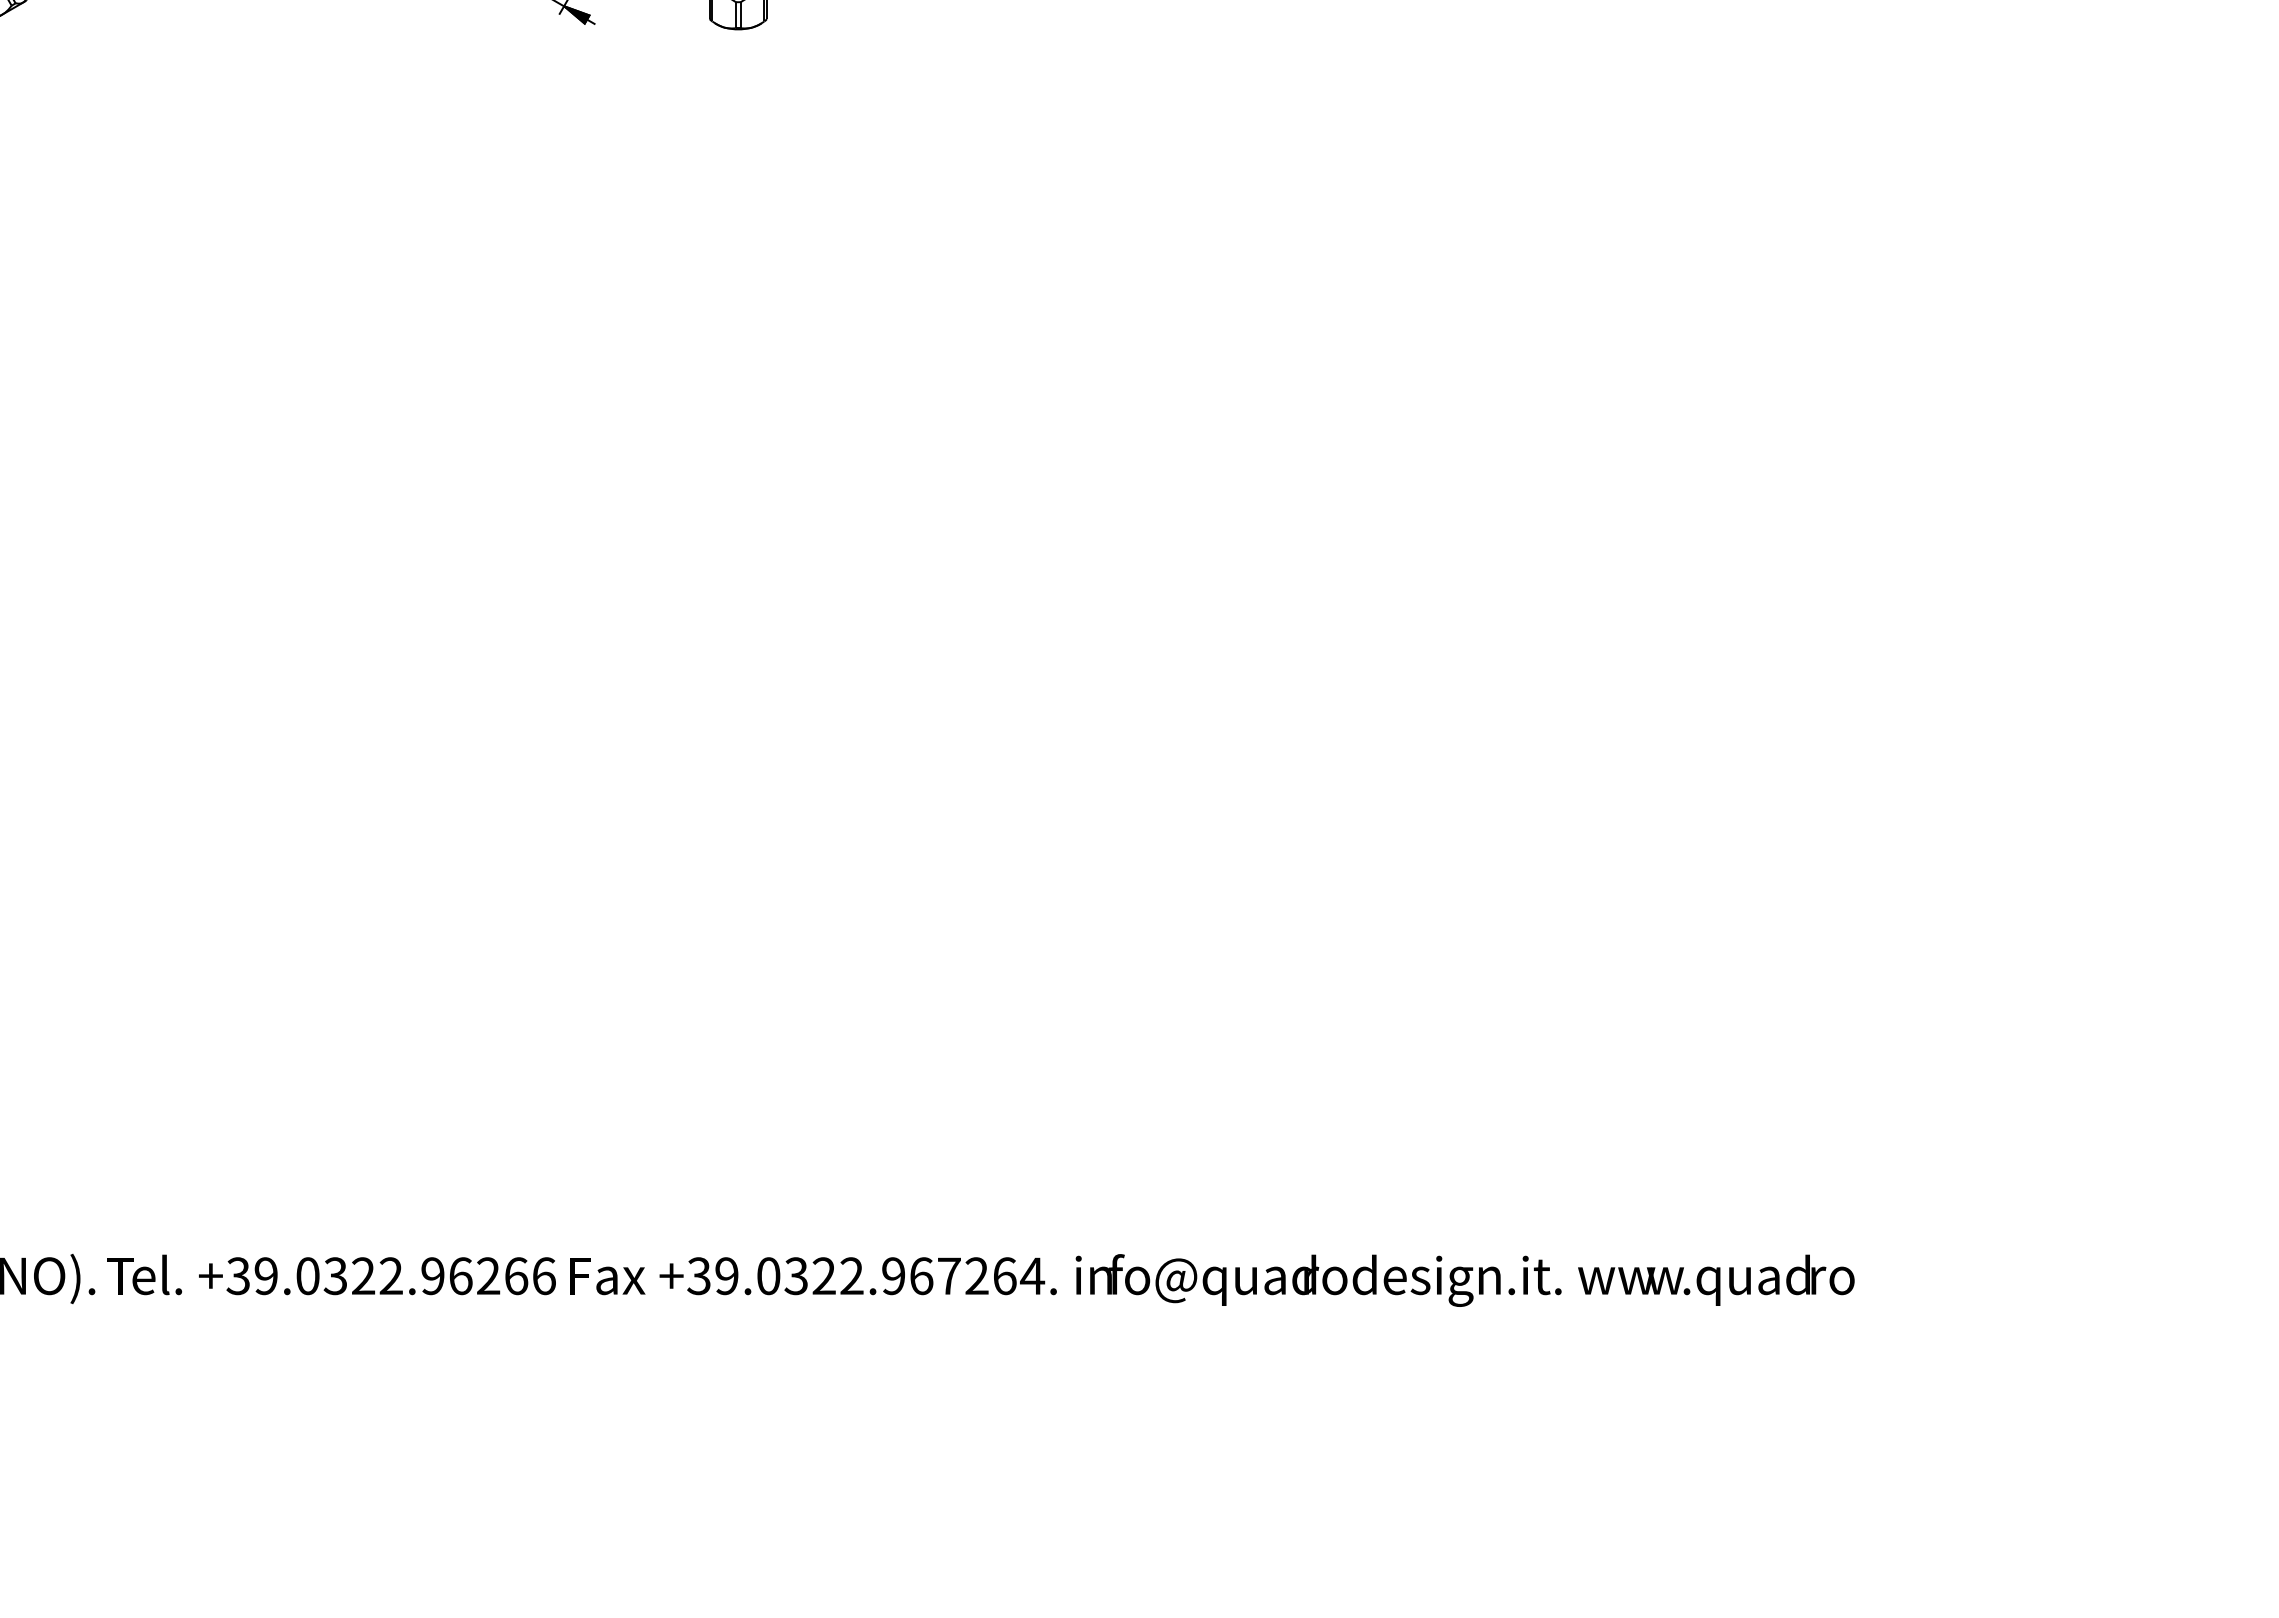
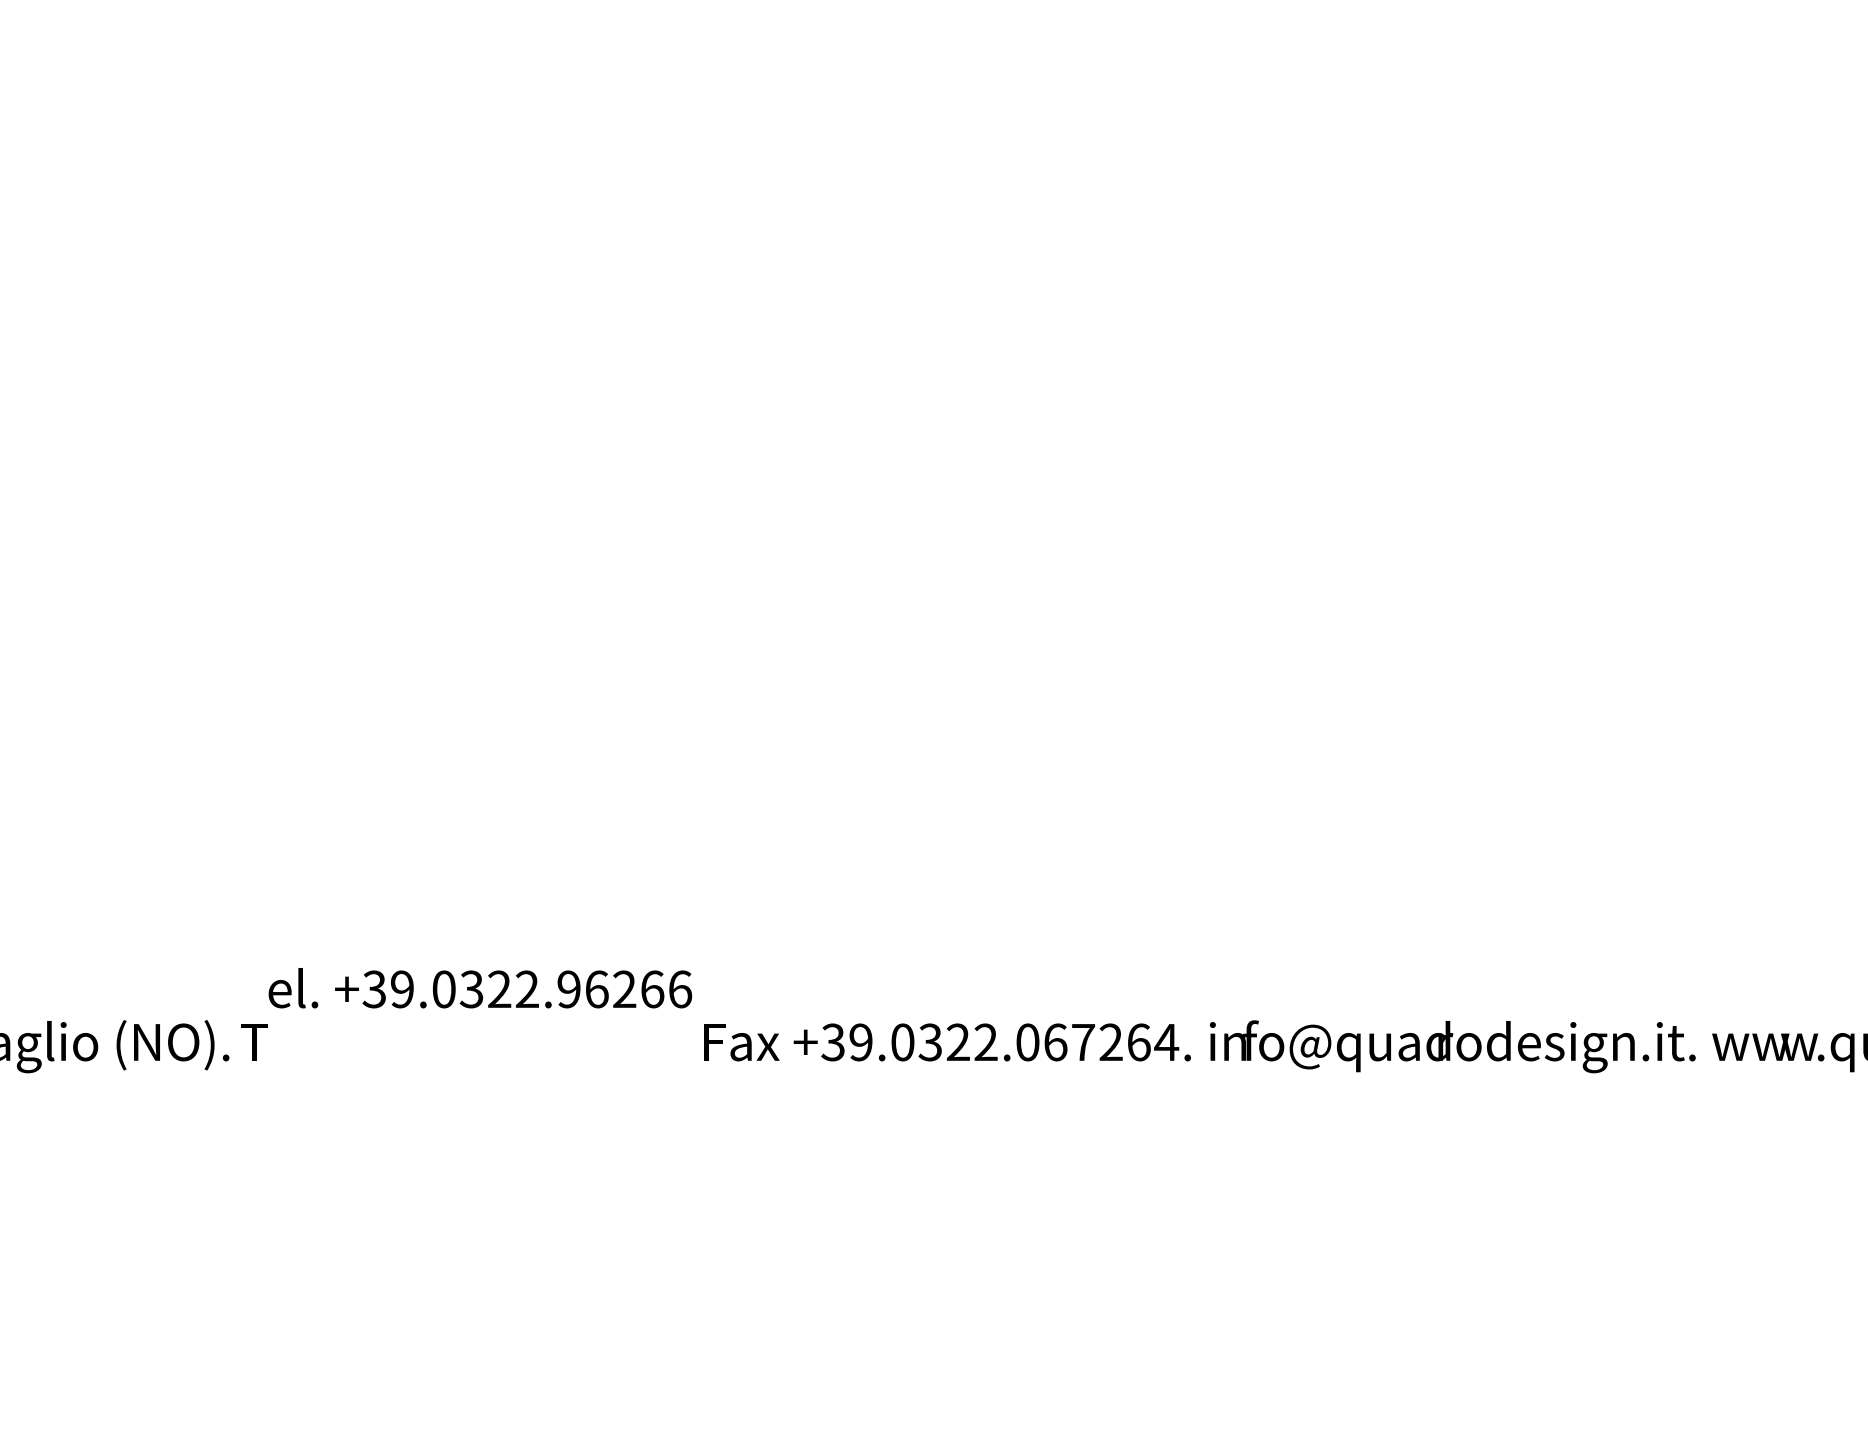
text: (343, 1274) -> (479, 987), moved
text: (893, 1276) -> (1027, 1042), +39.0322.967264. -> +39.0322.067264.

